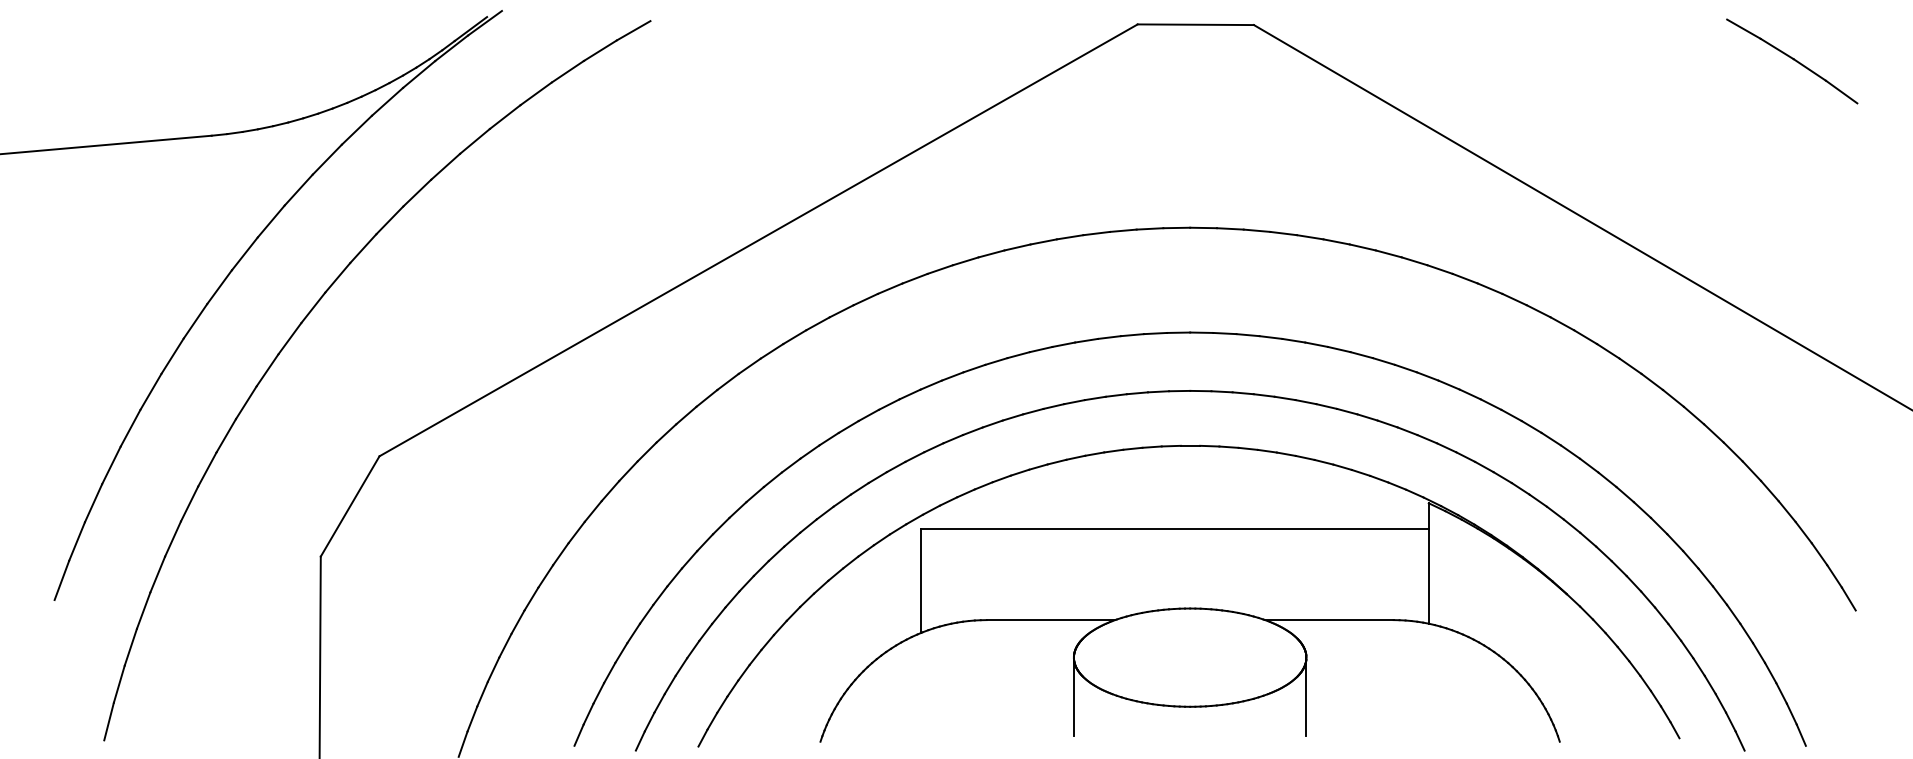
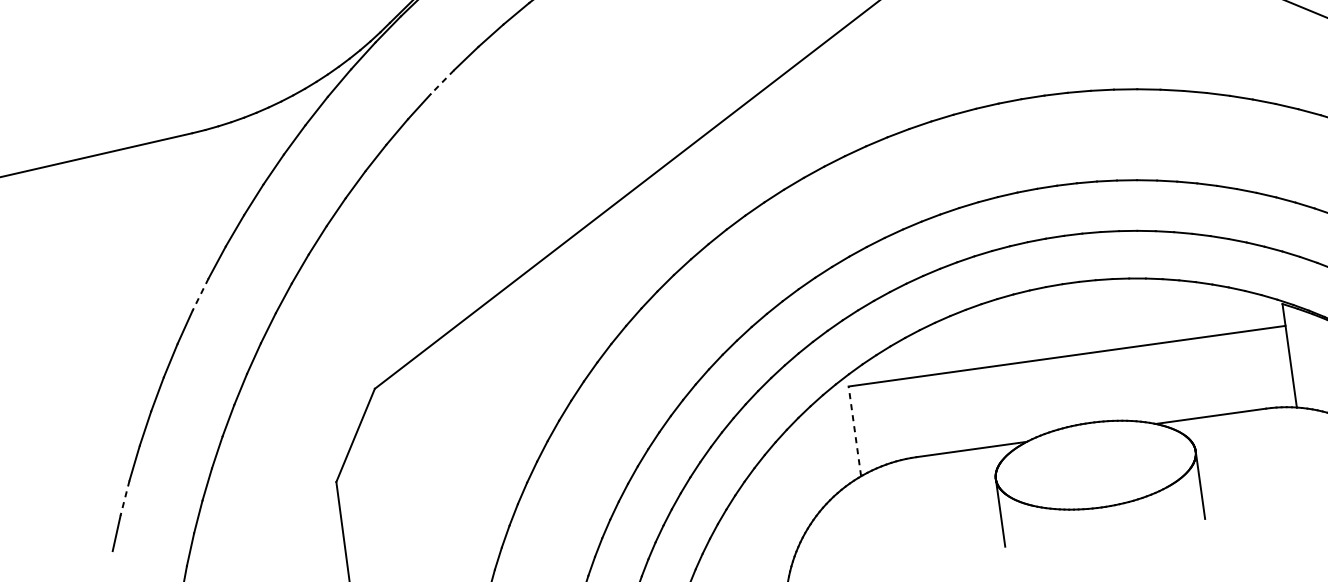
line: (504, 117) -> (441, 82), solid -> dashed
line: (195, 321) -> (200, 294), solid -> dashed
line: (77, 541) -> (125, 498), solid -> dashed
line: (920, 580) -> (854, 431), solid -> dashed

